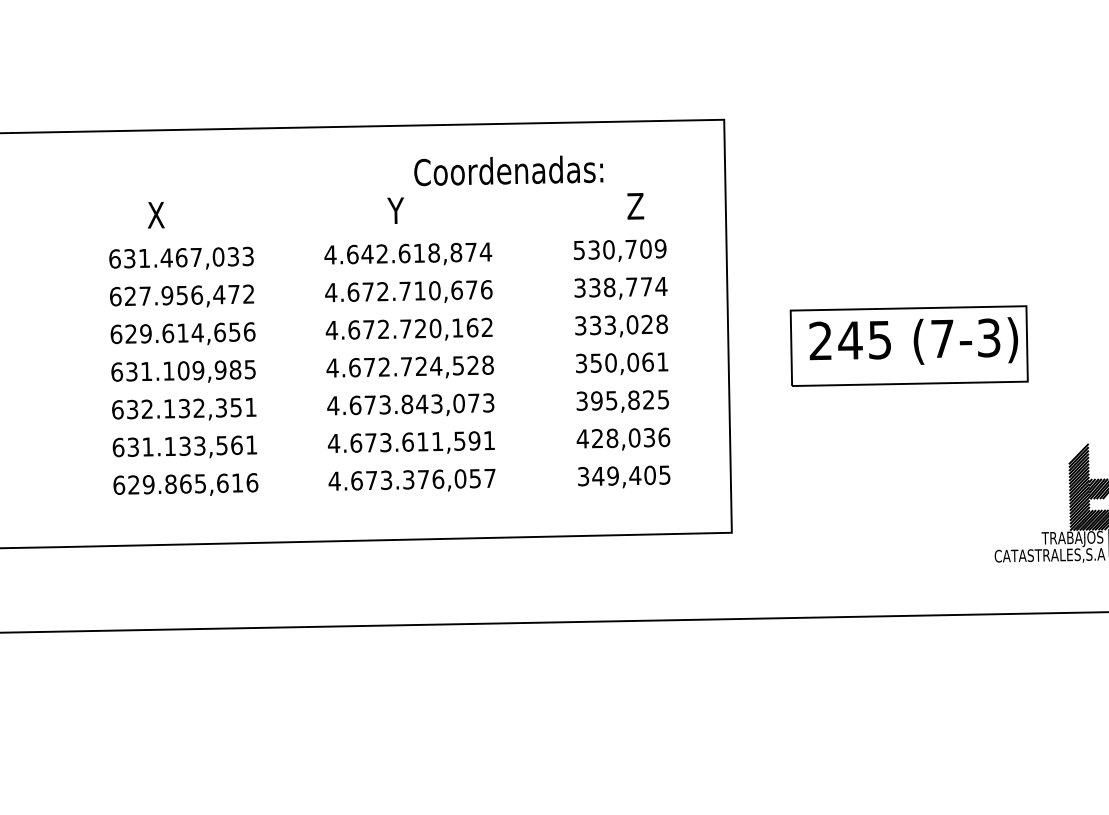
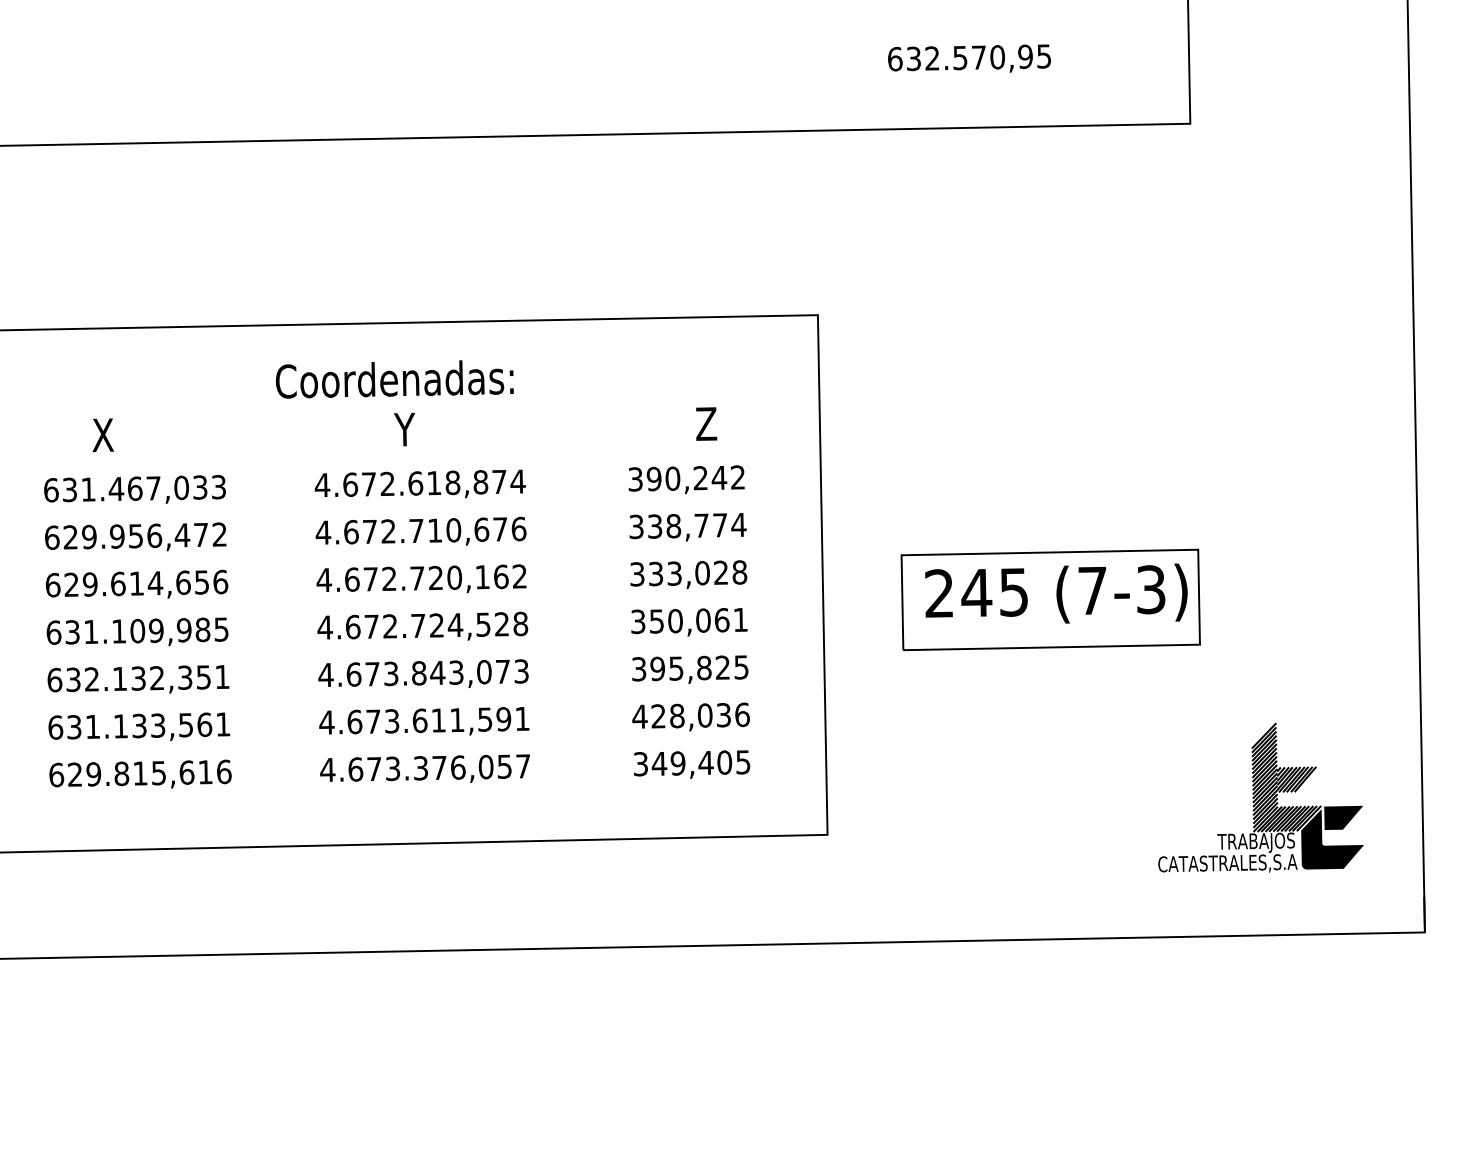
text: (508, 170) -> (394, 379), moved
text: (620, 249) -> (687, 478), 530,709 -> 390,242
text: (367, 254) -> (368, 484), 4.642.618,874 -> 4.672.618,874
text: (145, 295) -> (89, 536), 627.956,472 -> 629.956,472
text: (185, 484) -> (140, 773), 629.865,616 -> 629.815,616

